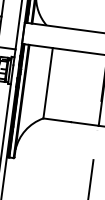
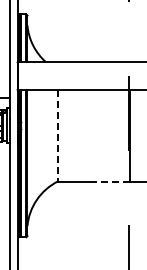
line: (47, 82) -> (57, 135), solid -> dashed
line: (84, 123) -> (111, 181), solid -> dashed

